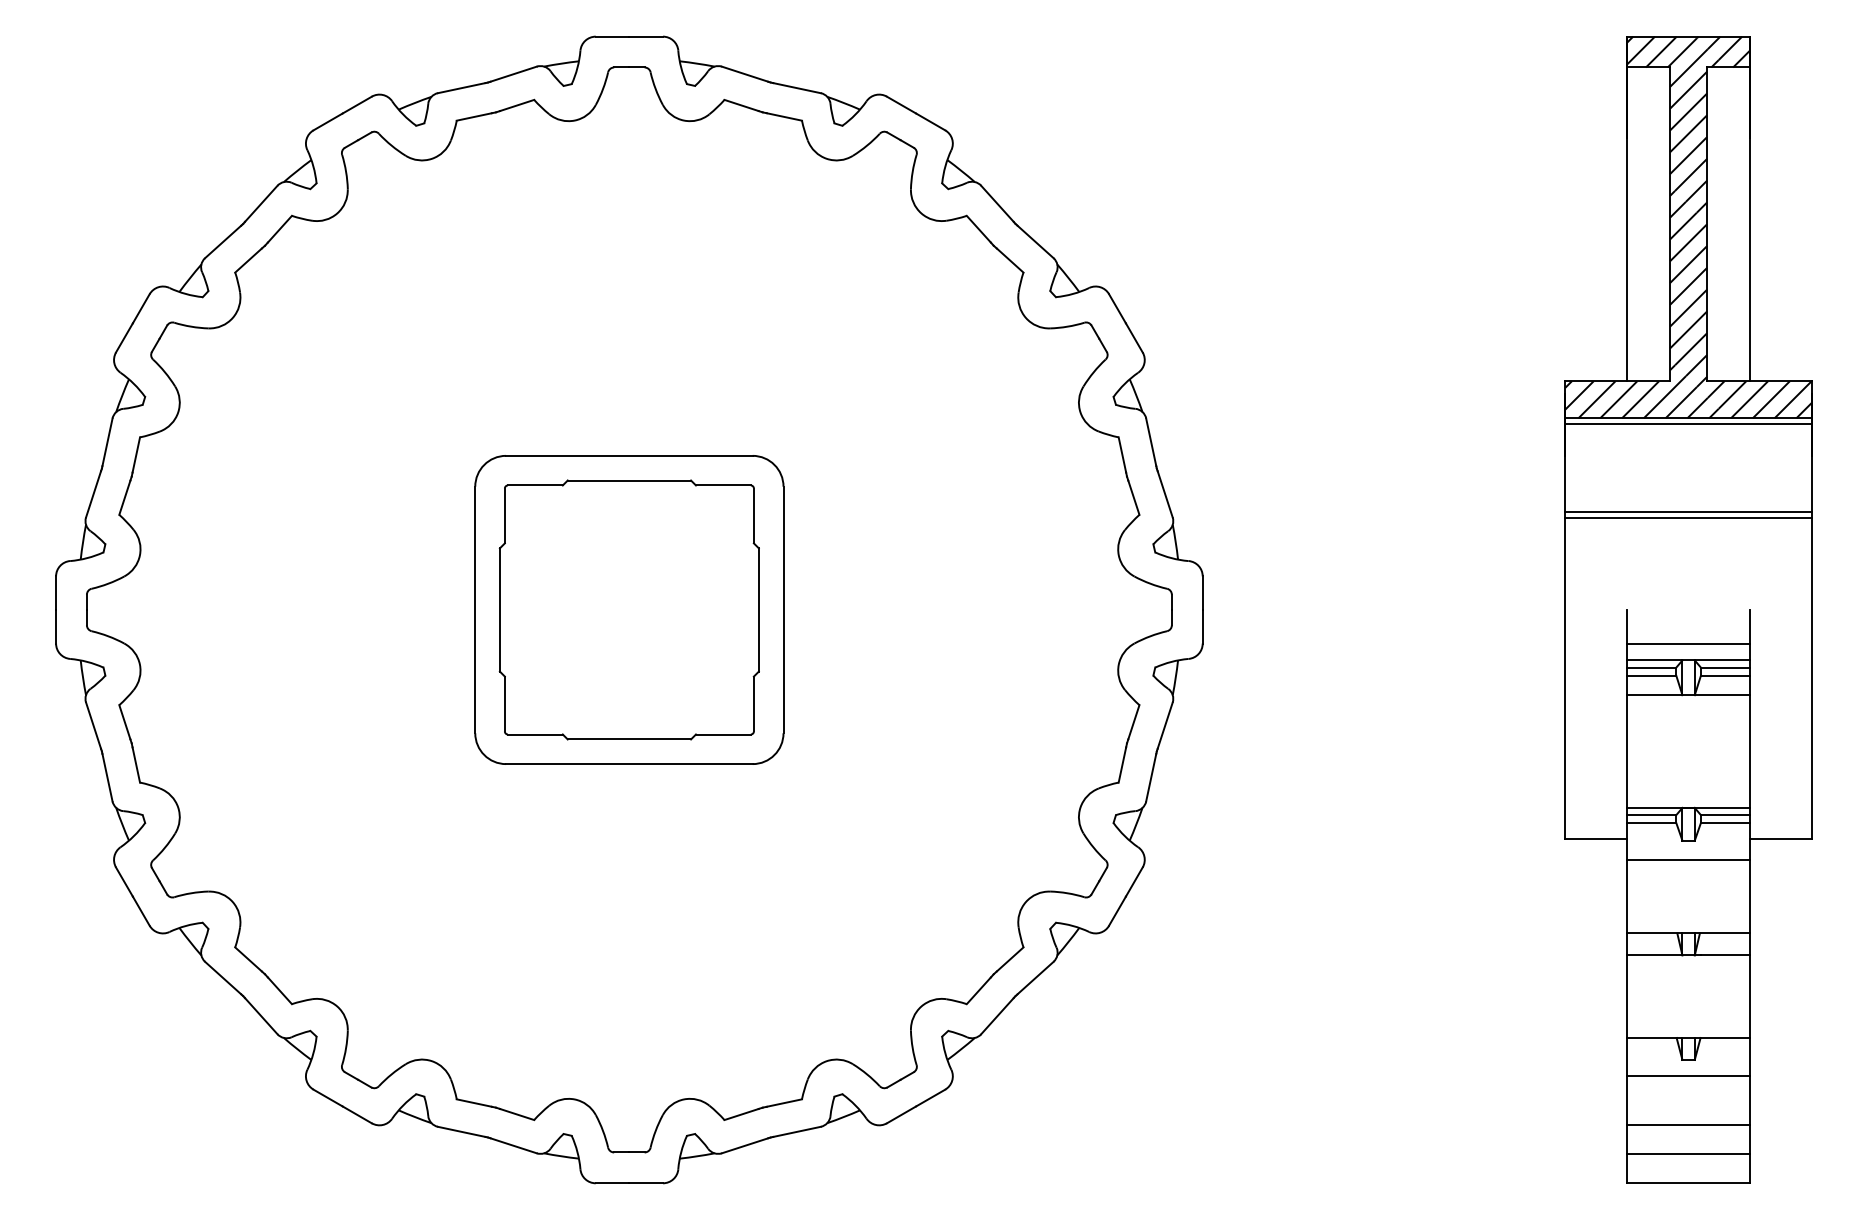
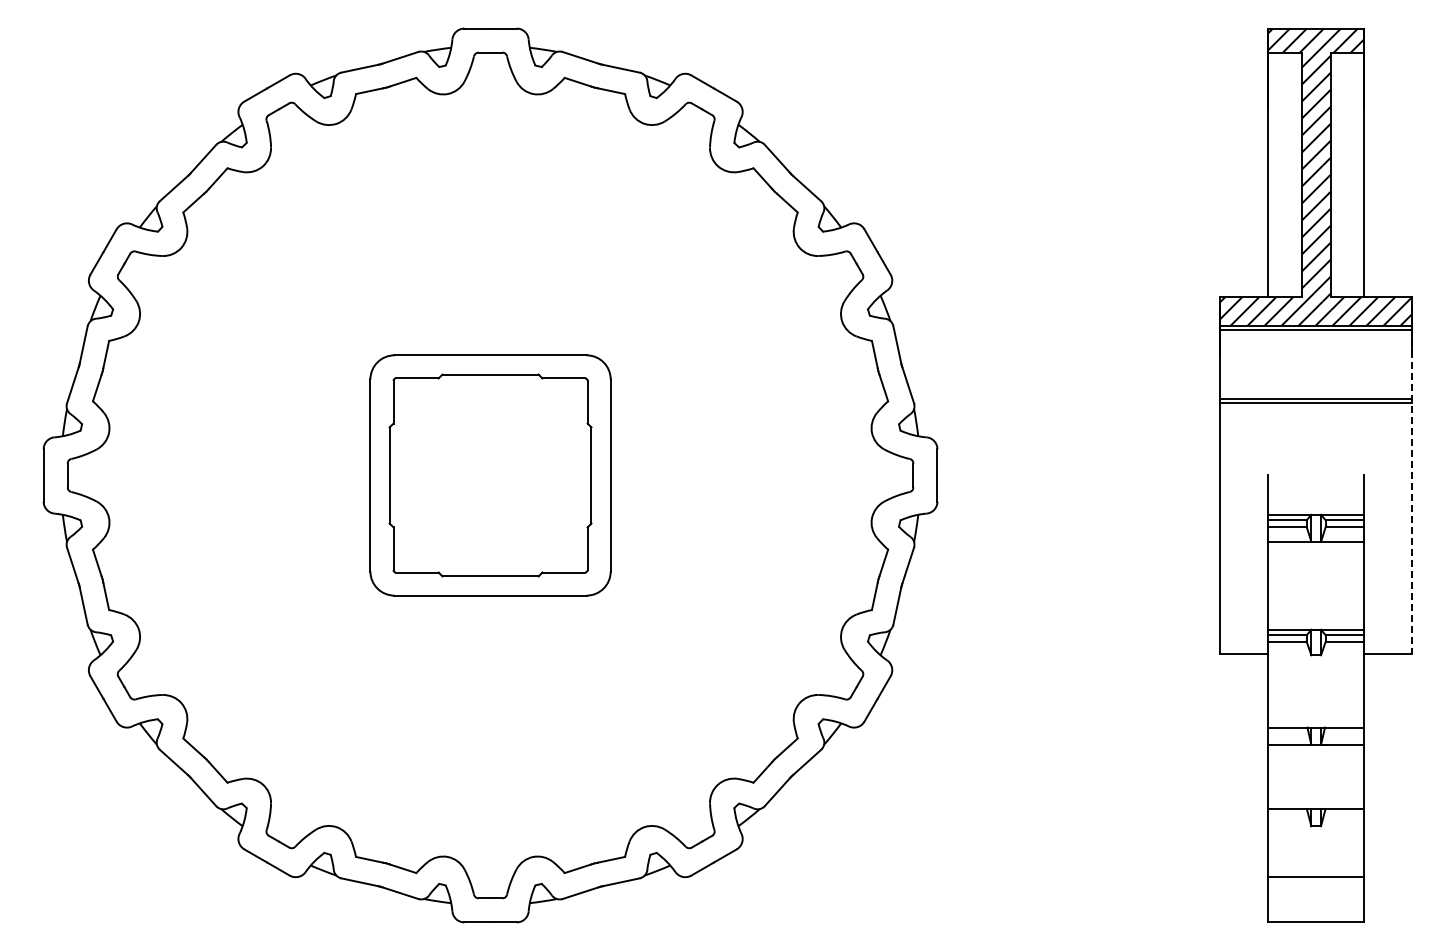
line: (1812, 617) -> (1412, 481), solid -> dashed
line: (1688, 643) -> (1316, 501), removed
line: (1688, 860) -> (1316, 670), removed
line: (1688, 1076) -> (1316, 839), removed
line: (1688, 1153) -> (1316, 899), removed

